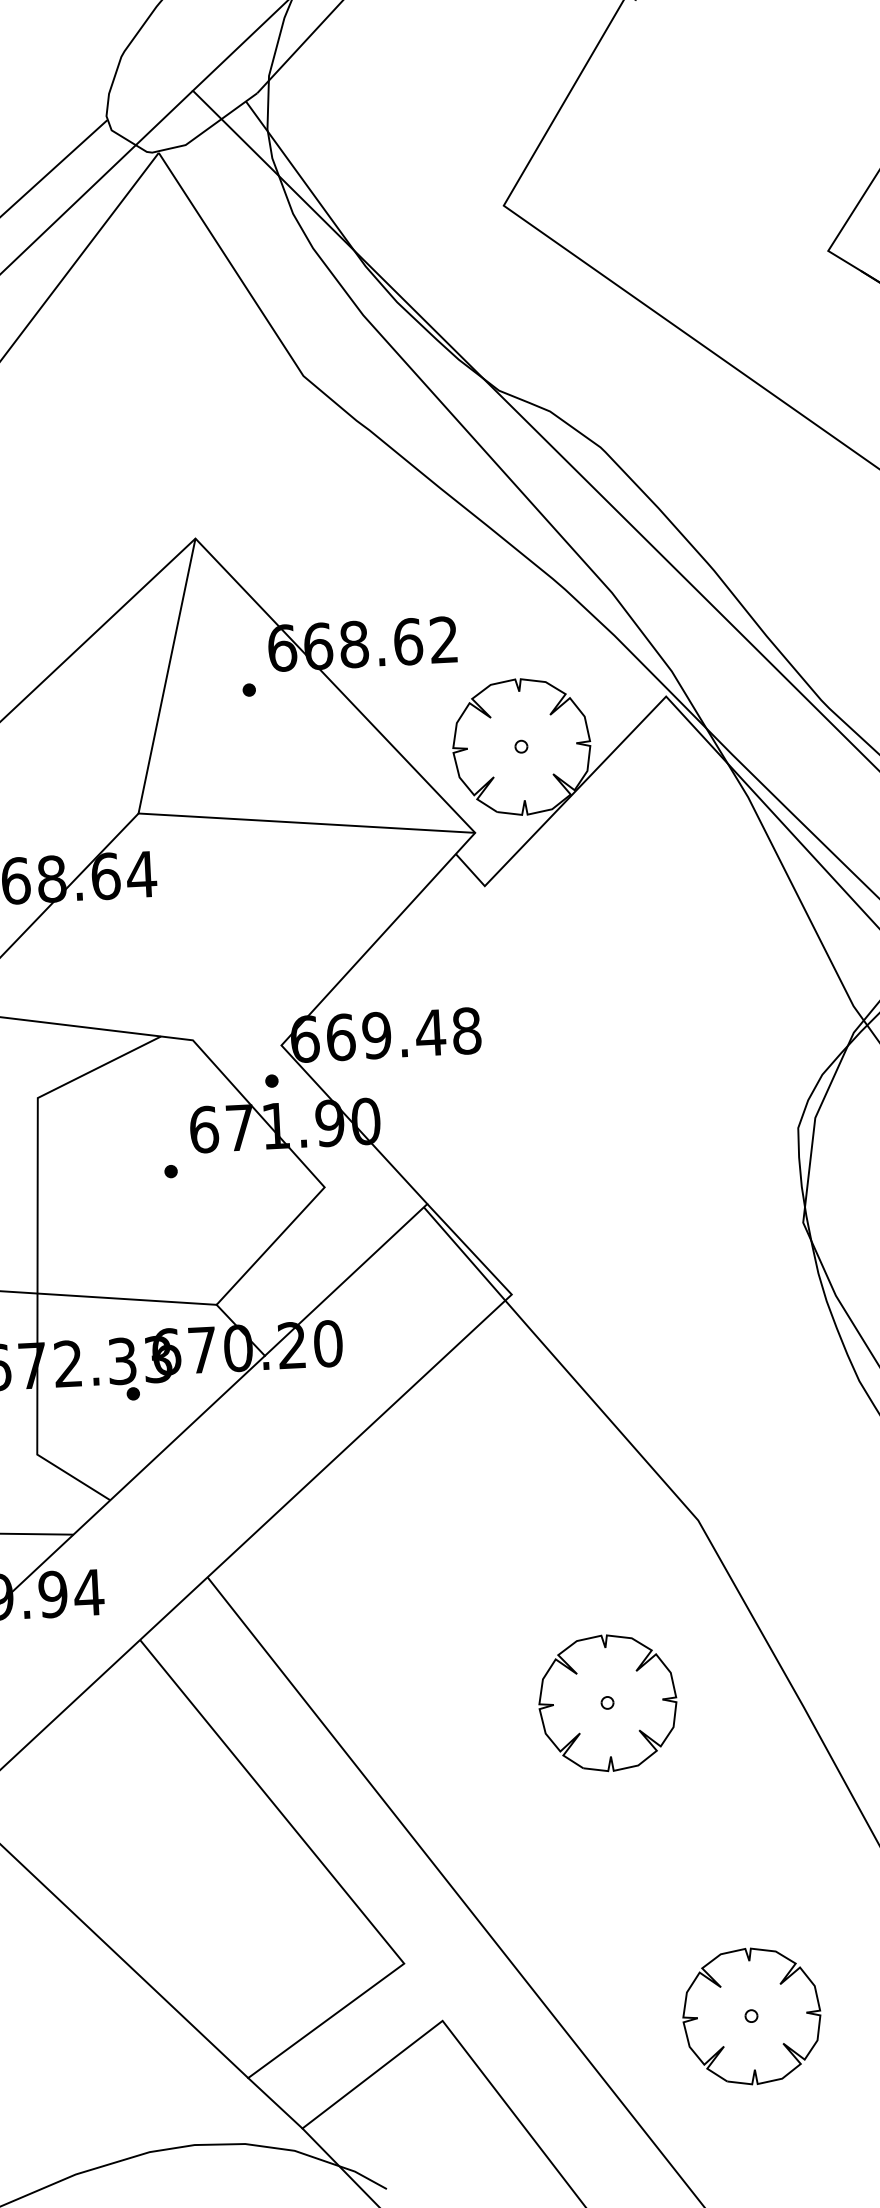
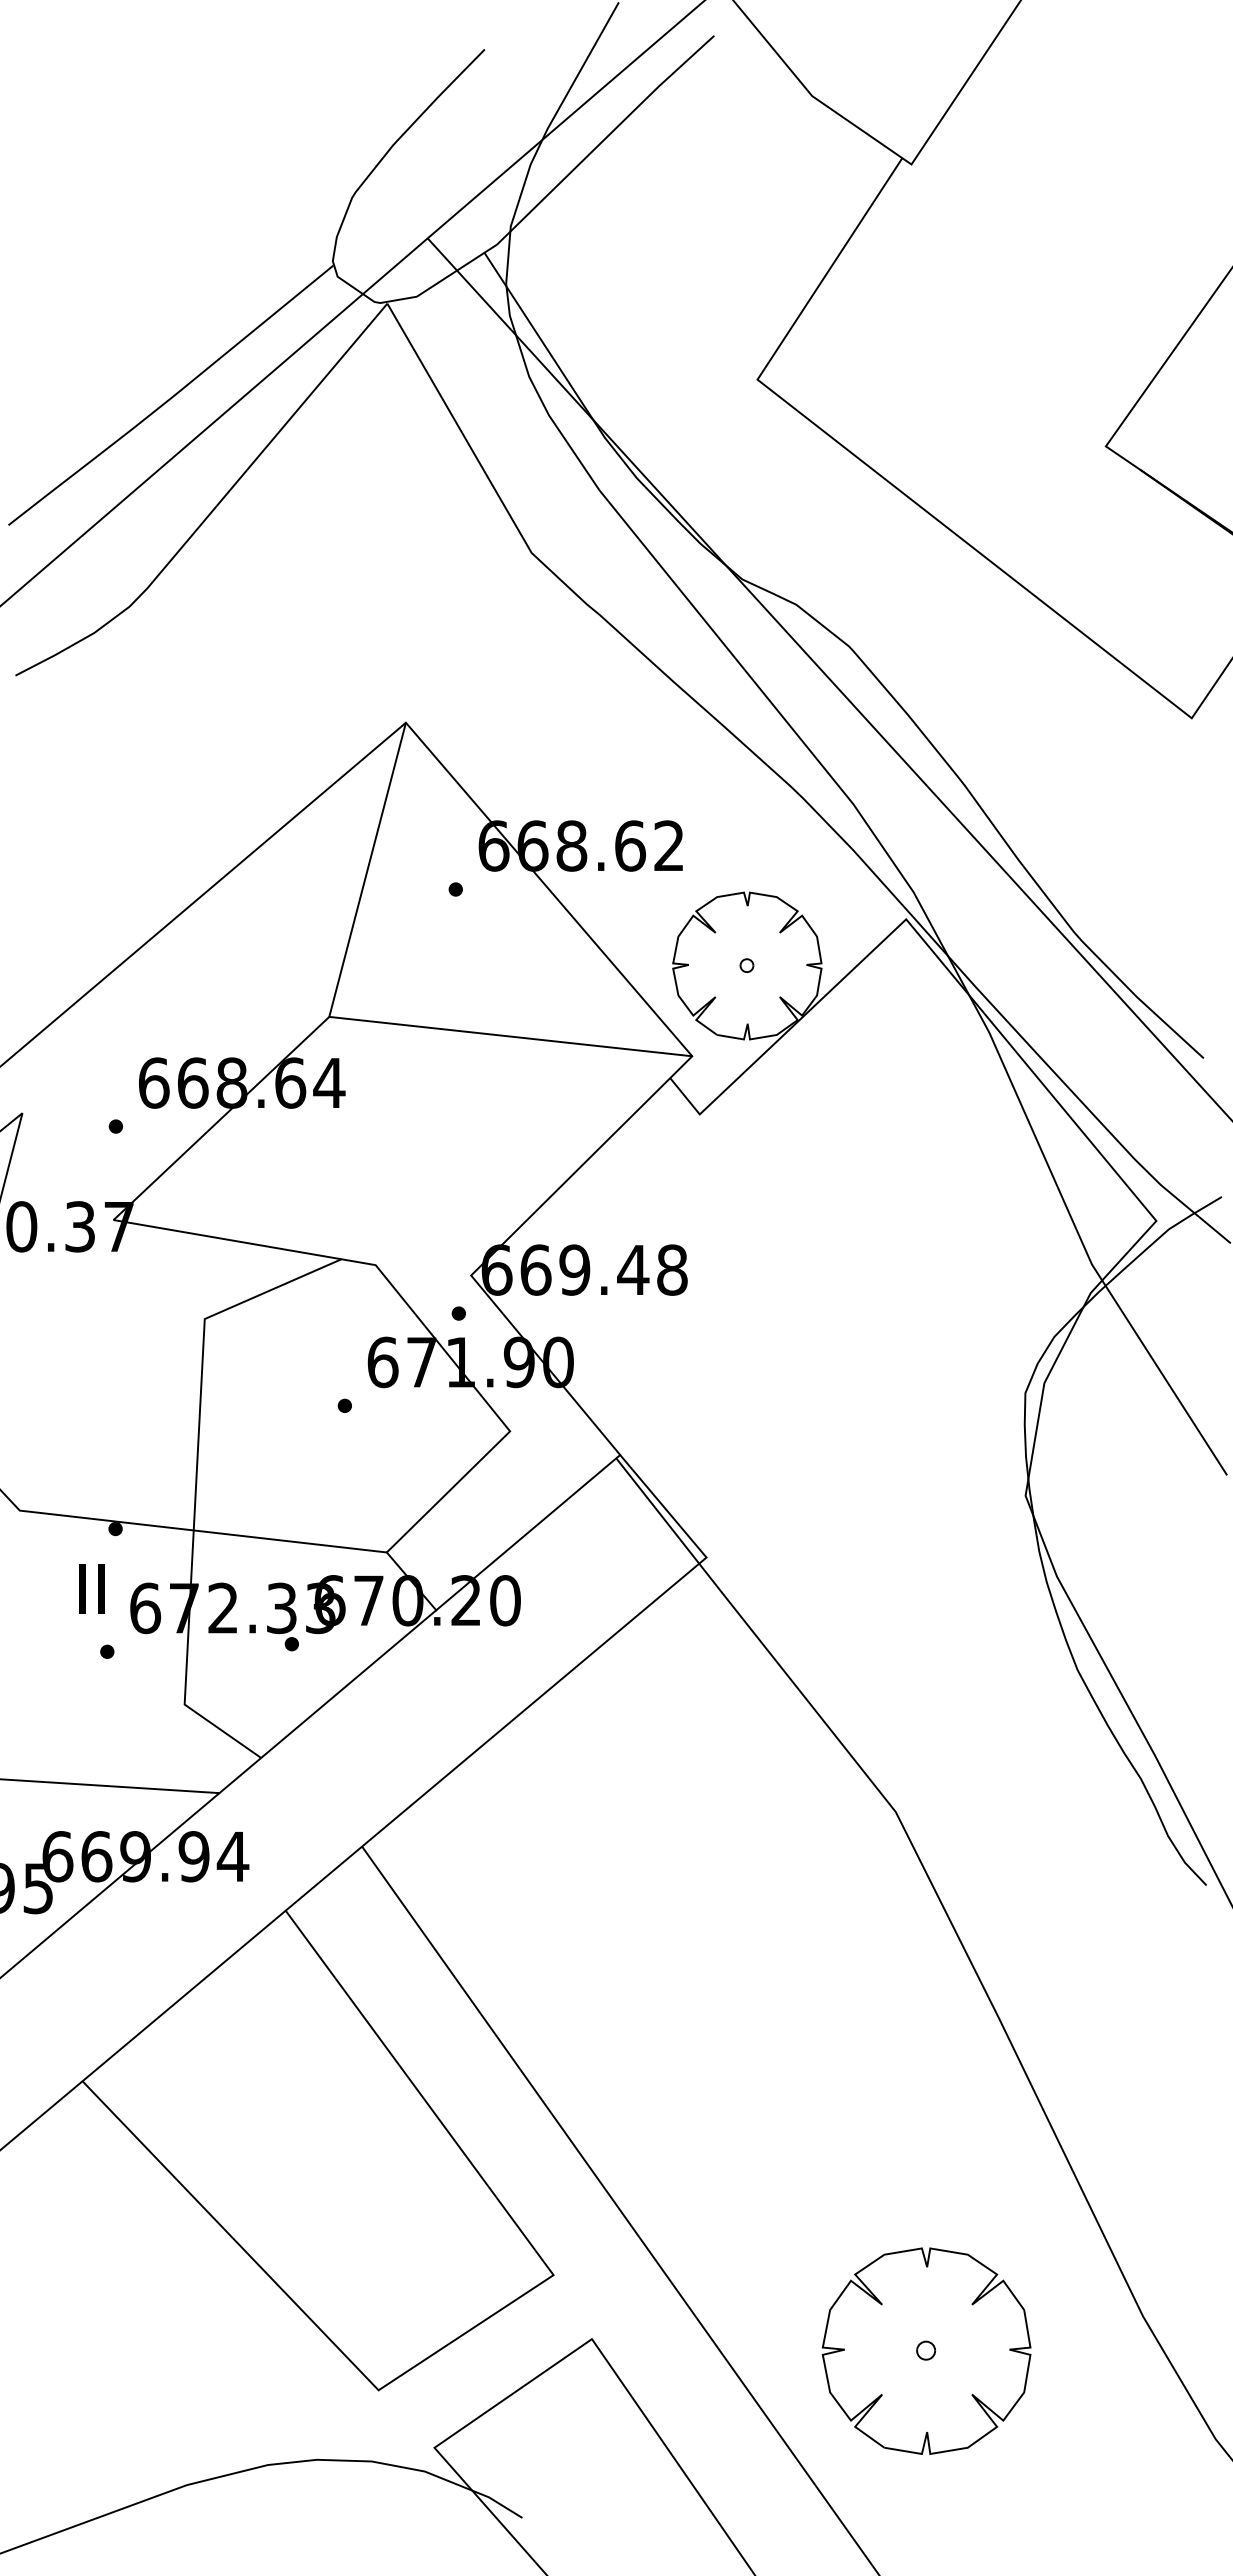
part: (608, 1703) -> (788, 2004), removed
part: (751, 2016) -> (926, 2351), size x1.4
line: (275, 2102) -> (406, 2418), removed

